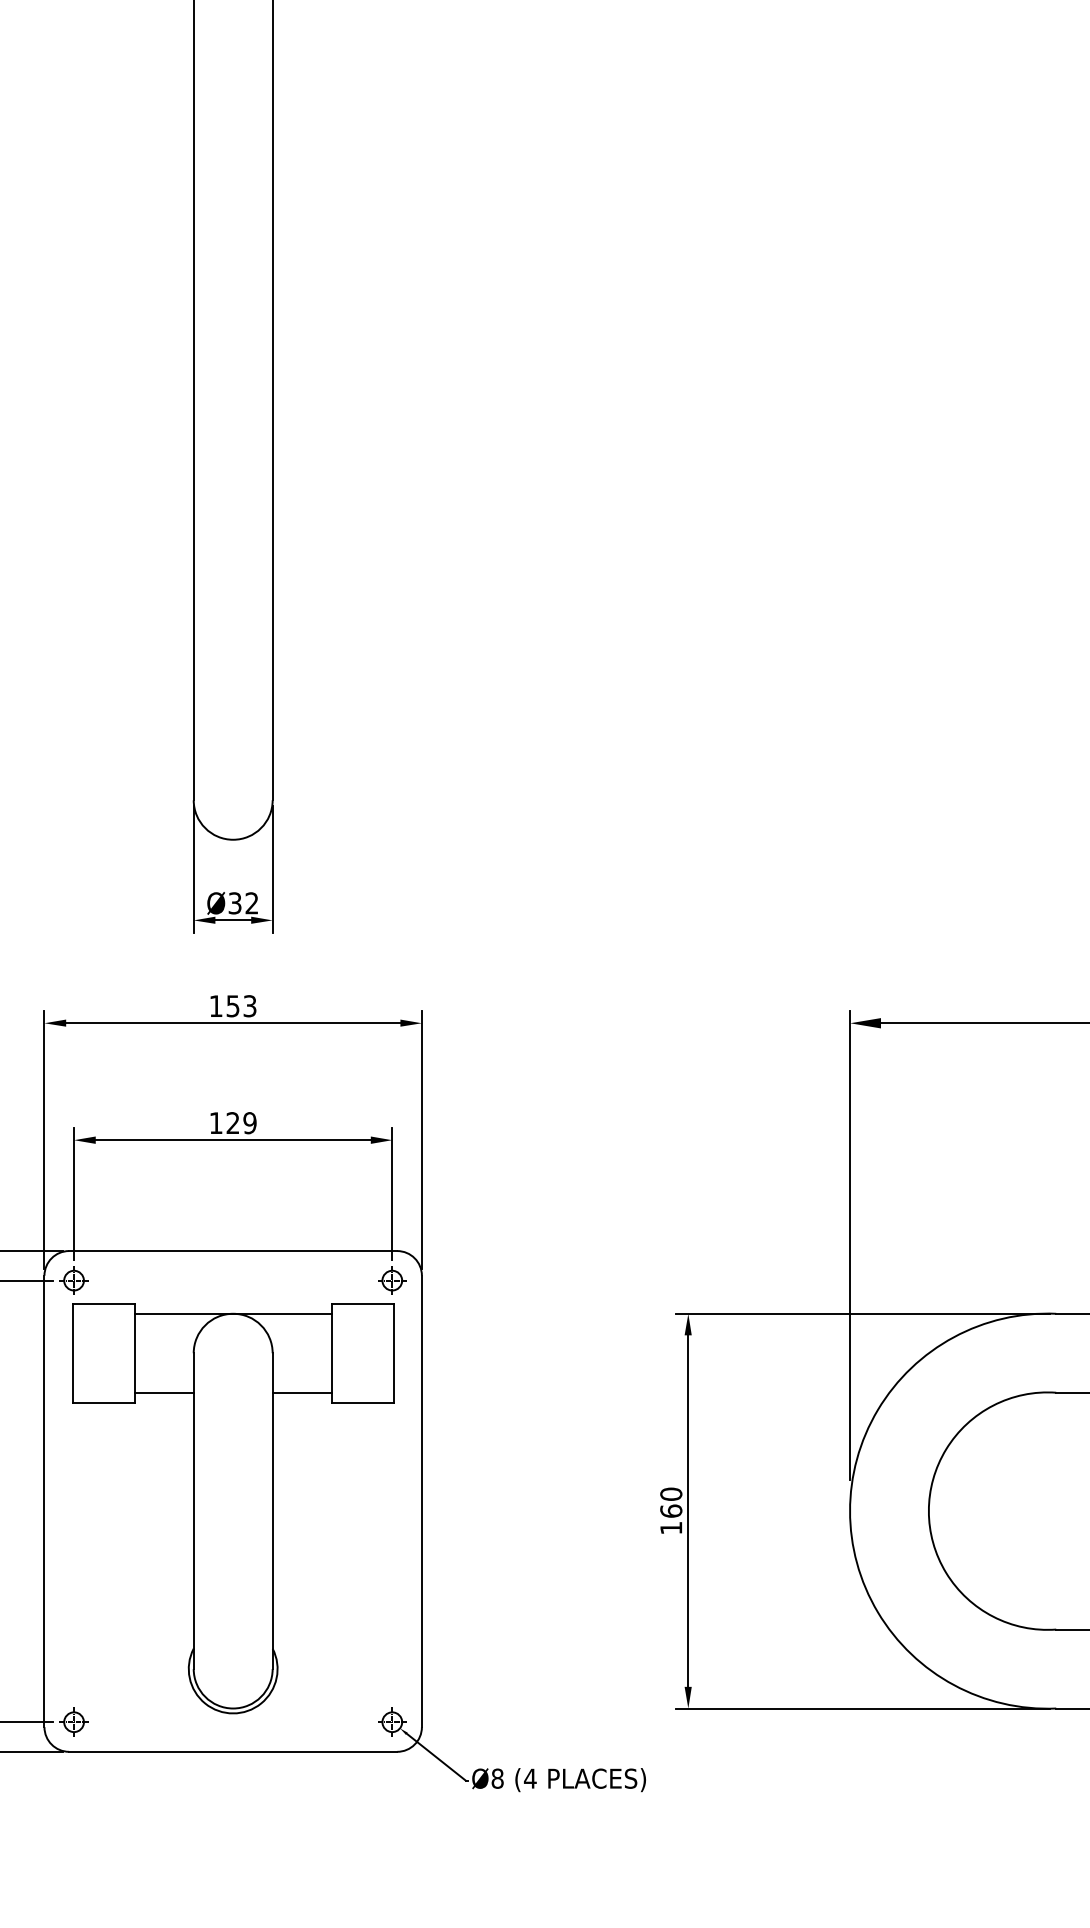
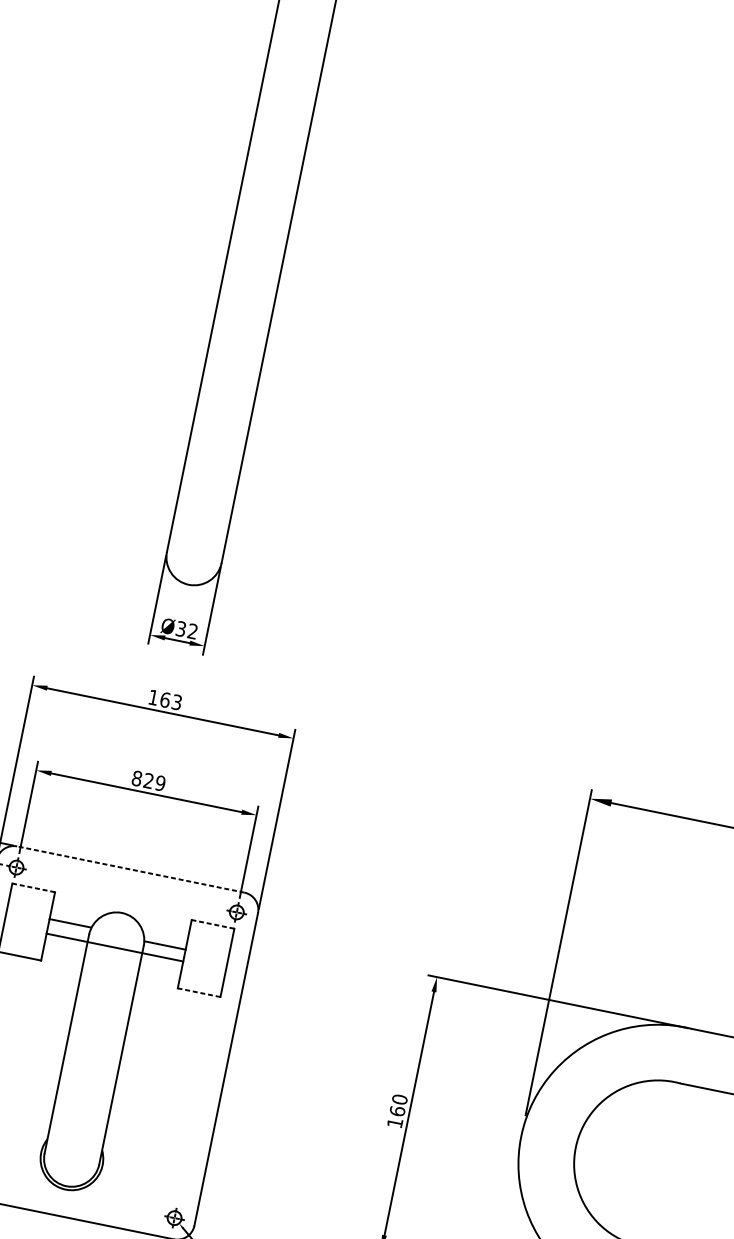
text: (232, 1006) -> (164, 700), 153 -> 163
text: (215, 1123) -> (136, 778), 129 -> 829
line: (232, 1251) -> (130, 869), solid -> dashed
line: (103, 1303) -> (33, 887), solid -> dashed
line: (362, 1303) -> (212, 924), solid -> dashed
line: (232, 1313) -> (114, 947), moved
line: (163, 1392) -> (69, 923), moved
line: (301, 1392) -> (164, 945), moved
line: (362, 1402) -> (199, 992), solid -> dashed

